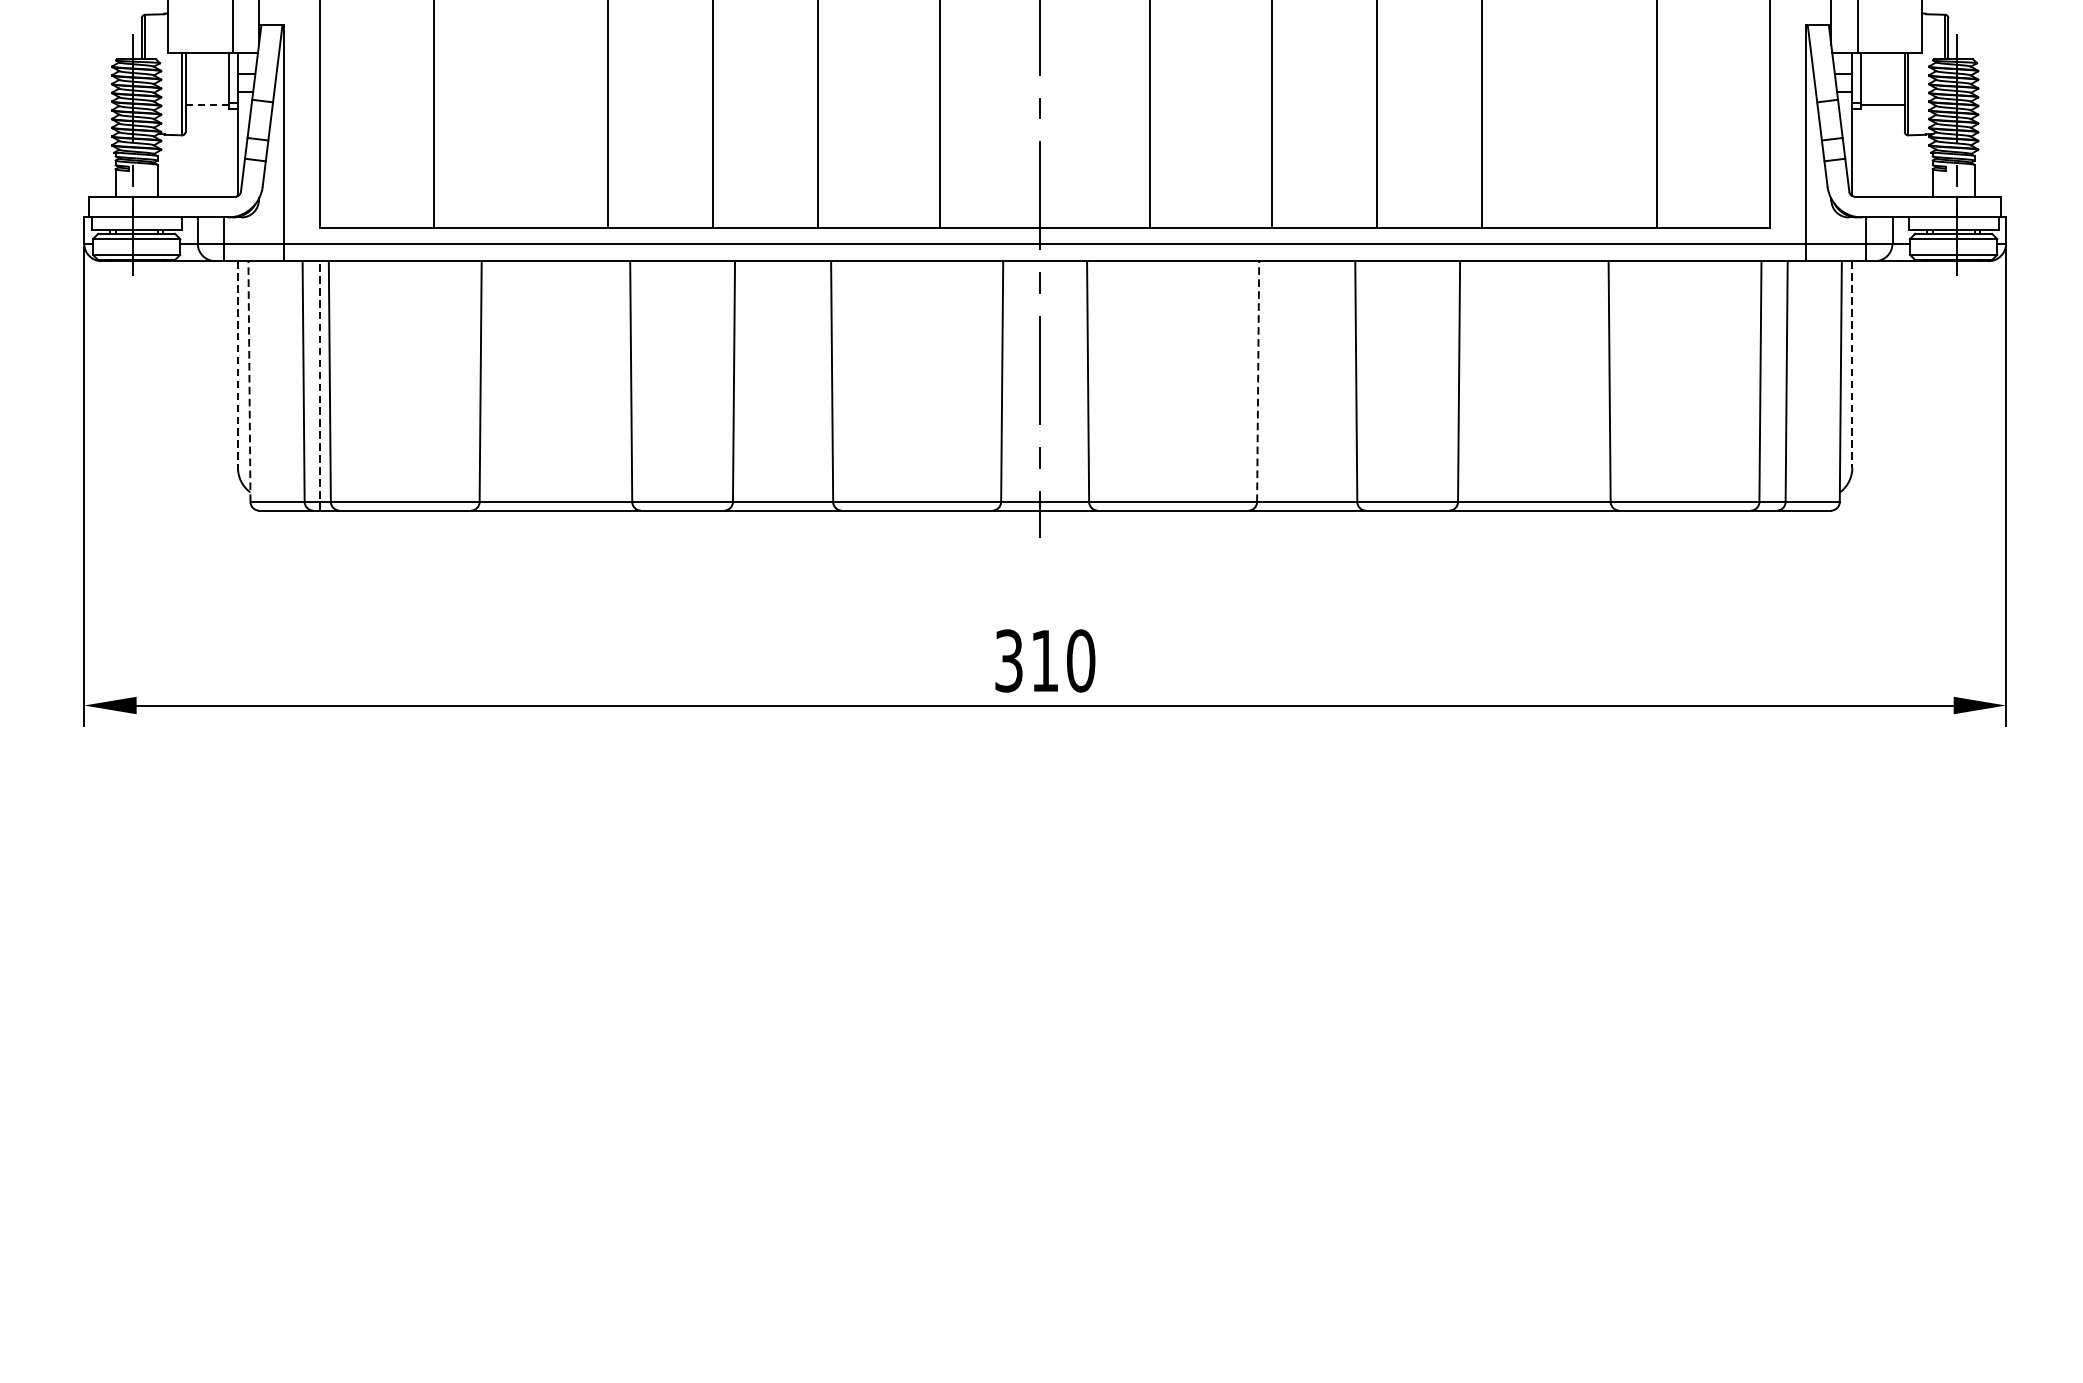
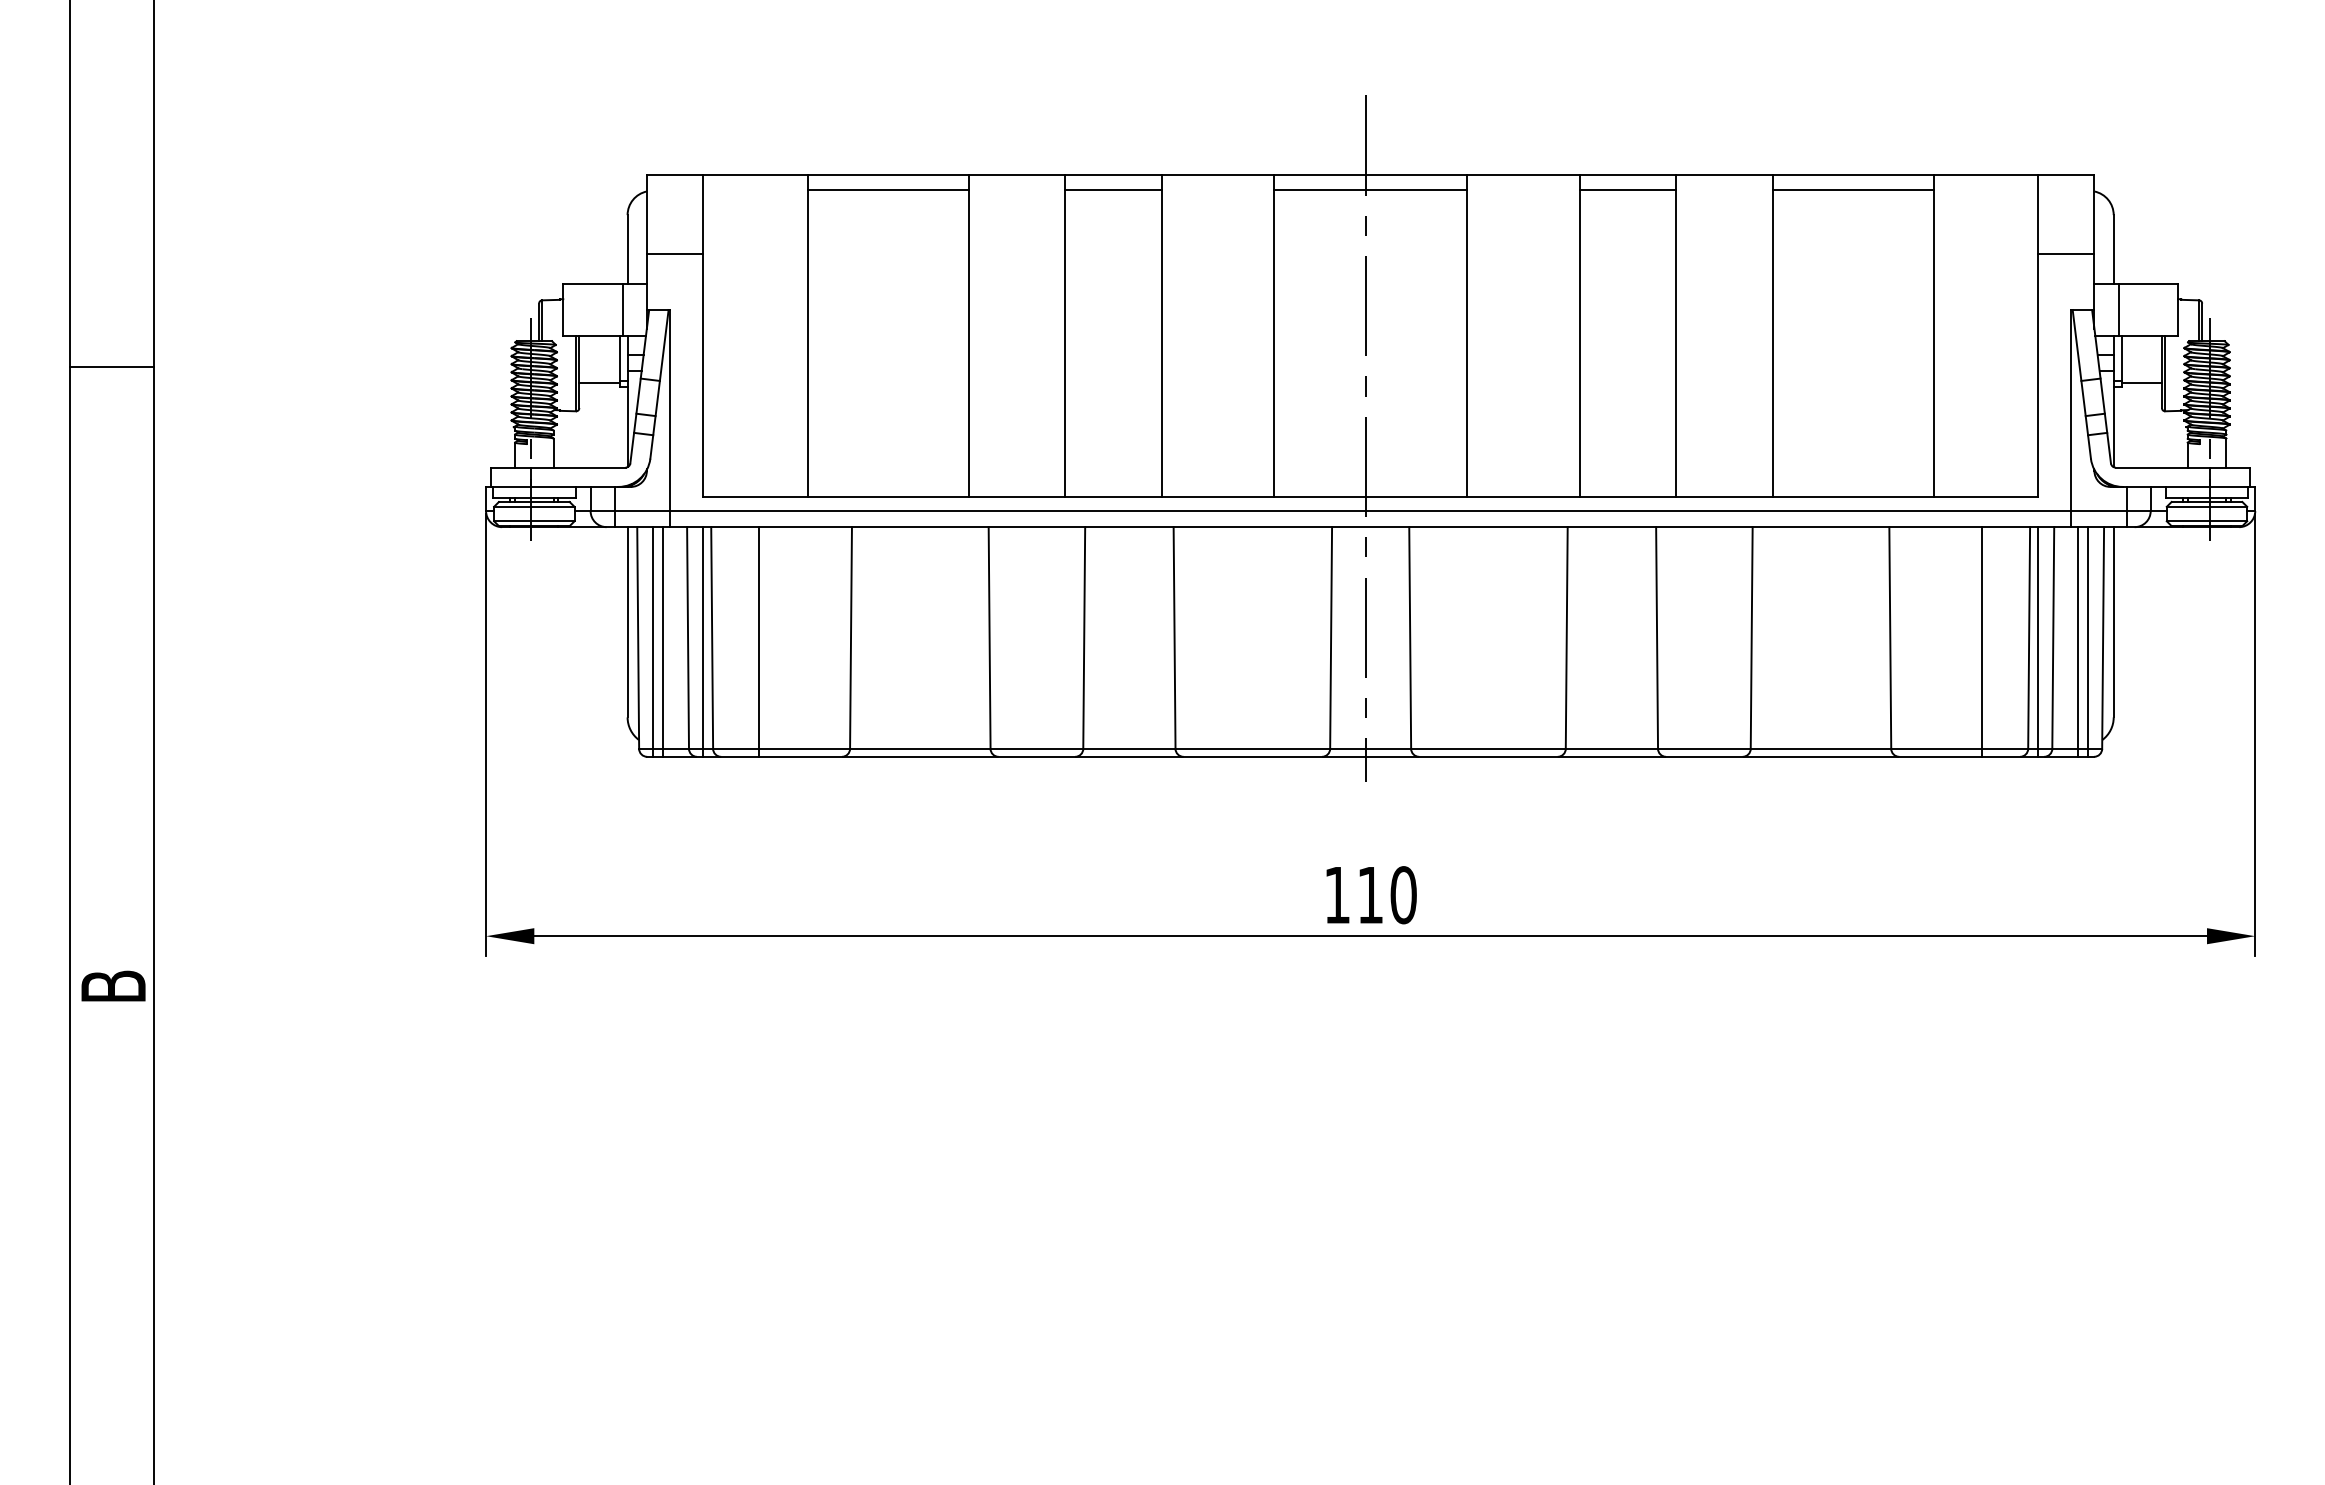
line: (206, 105) -> (598, 383), dashed -> solid
line: (237, 364) -> (627, 622), dashed -> solid
line: (1852, 364) -> (2113, 622), dashed -> solid
line: (249, 382) -> (638, 638), dashed -> solid
line: (1257, 382) -> (1566, 638), dashed -> solid
line: (266, 385) -> (653, 641), added
line: (275, 385) -> (662, 641), added
line: (320, 385) -> (703, 641), dashed -> solid
line: (381, 385) -> (759, 641), added
line: (1708, 385) -> (1981, 641), added
line: (1770, 385) -> (2038, 641), added
line: (1814, 385) -> (2078, 641), added
line: (1823, 385) -> (2087, 641), added
text: (1009, 661) -> (1337, 895), 310 -> 110

